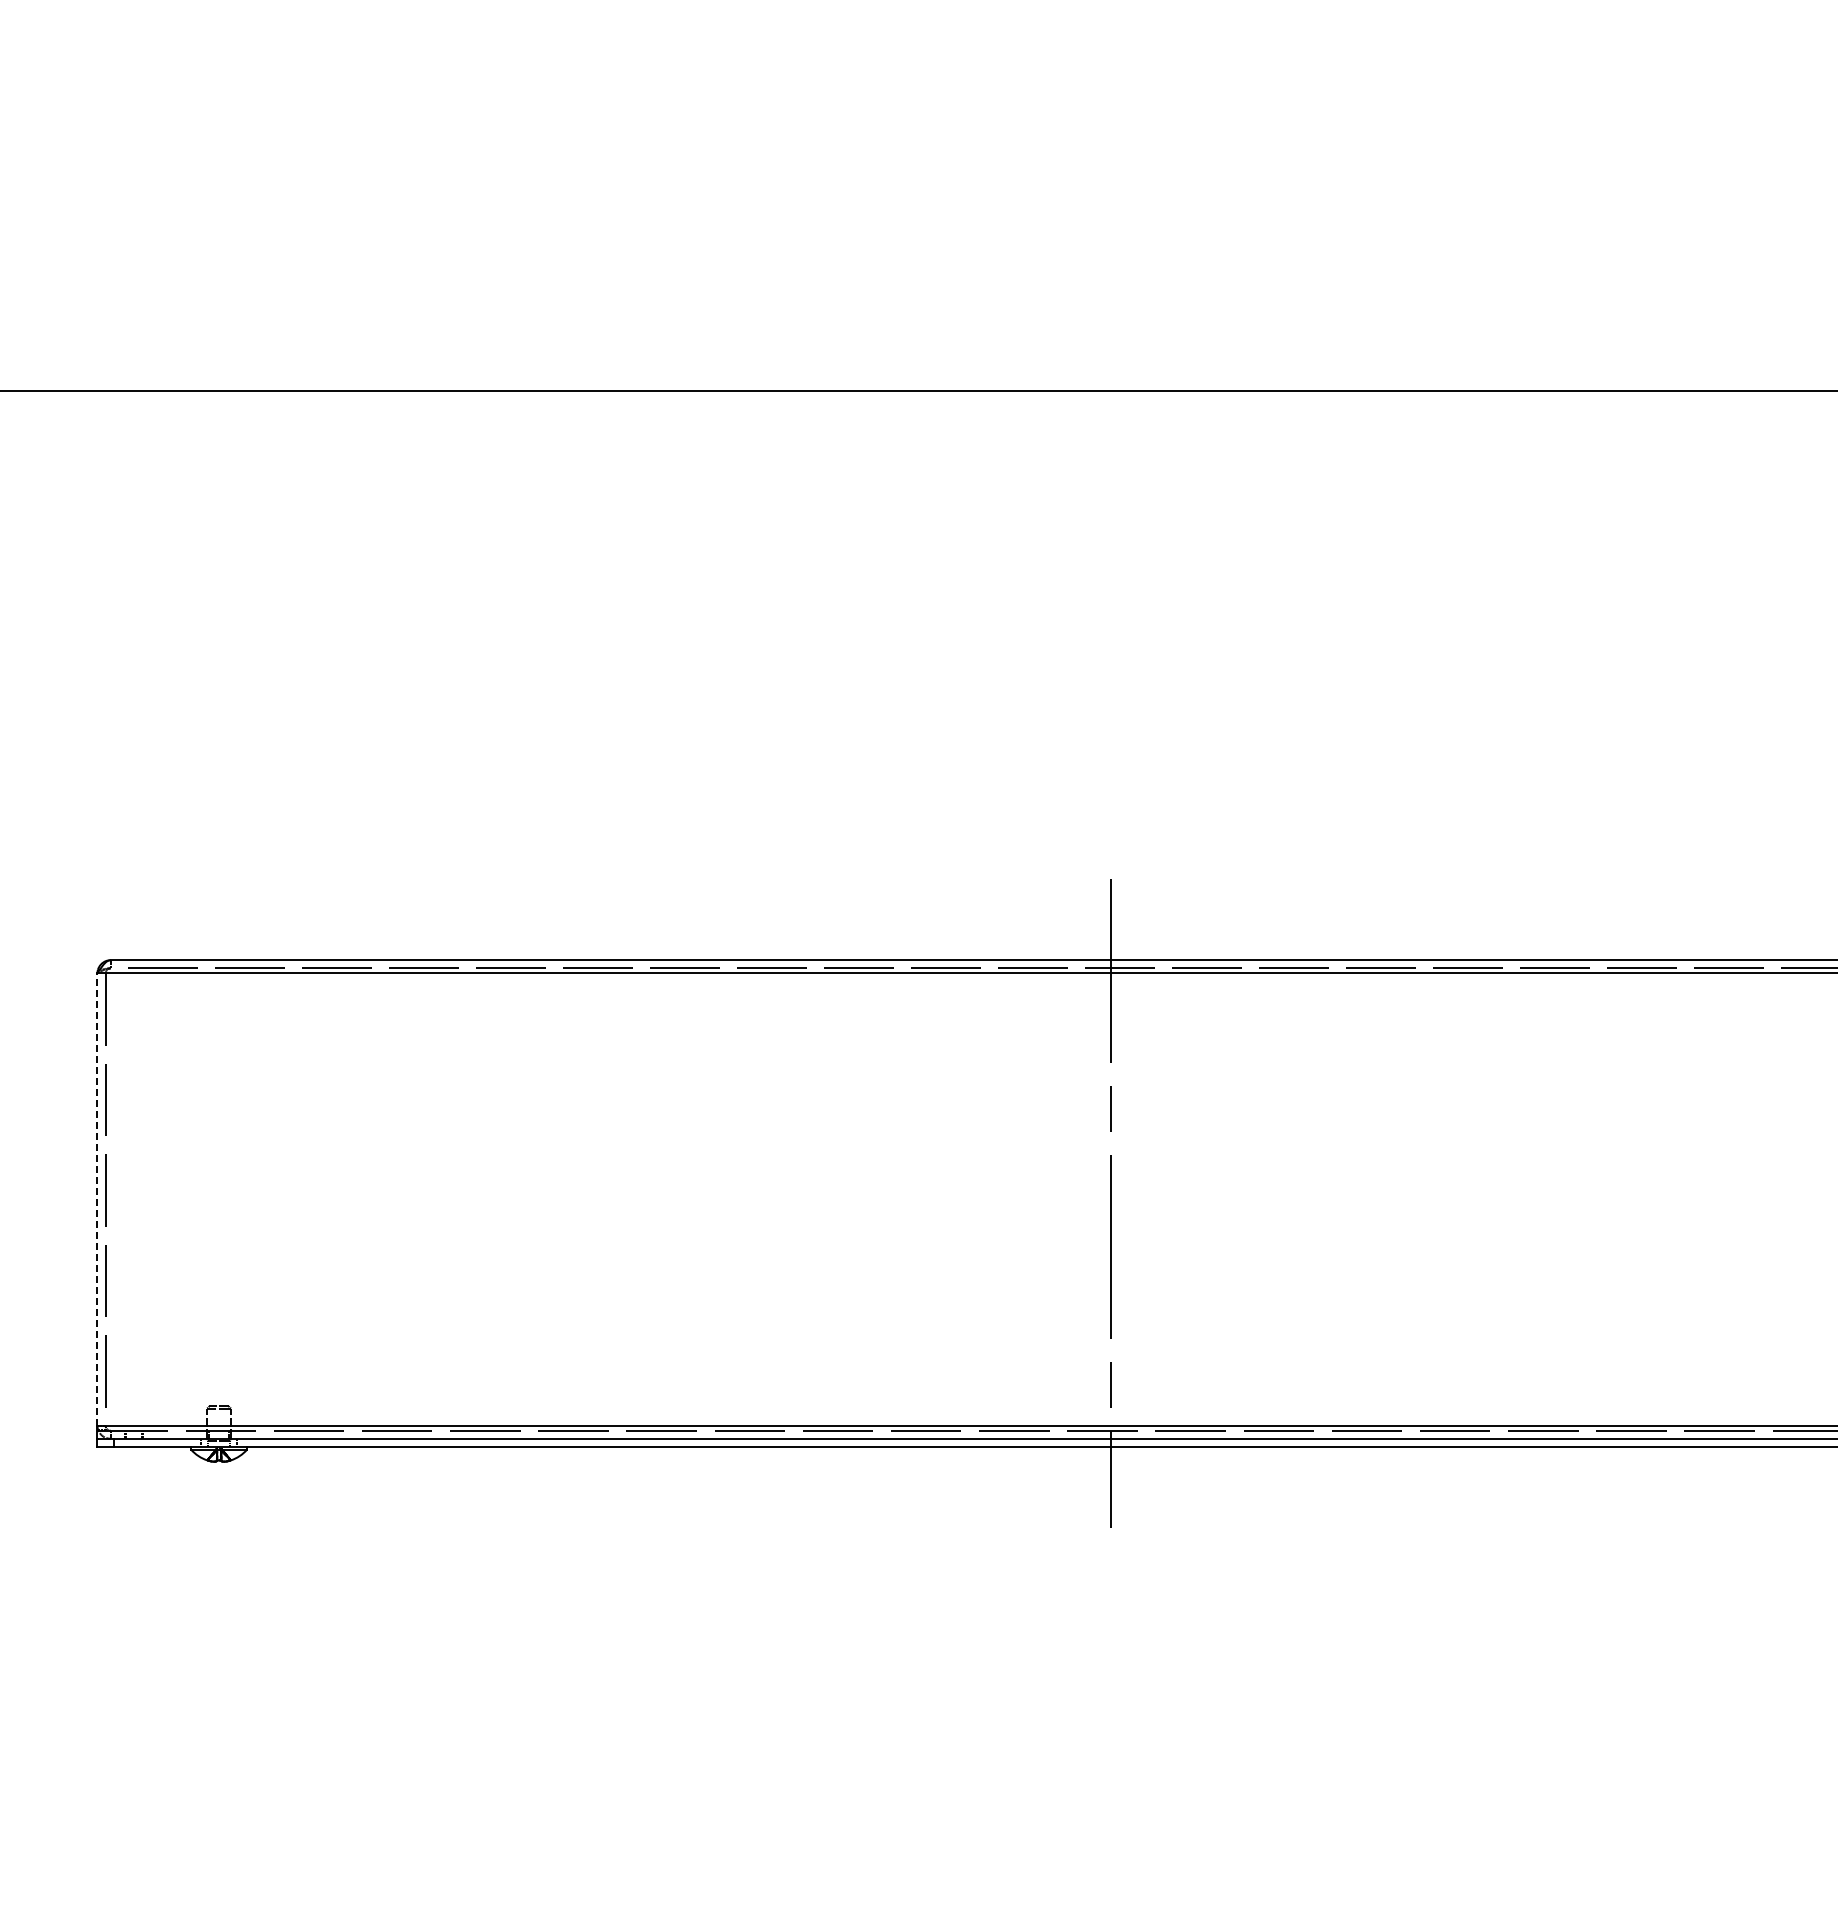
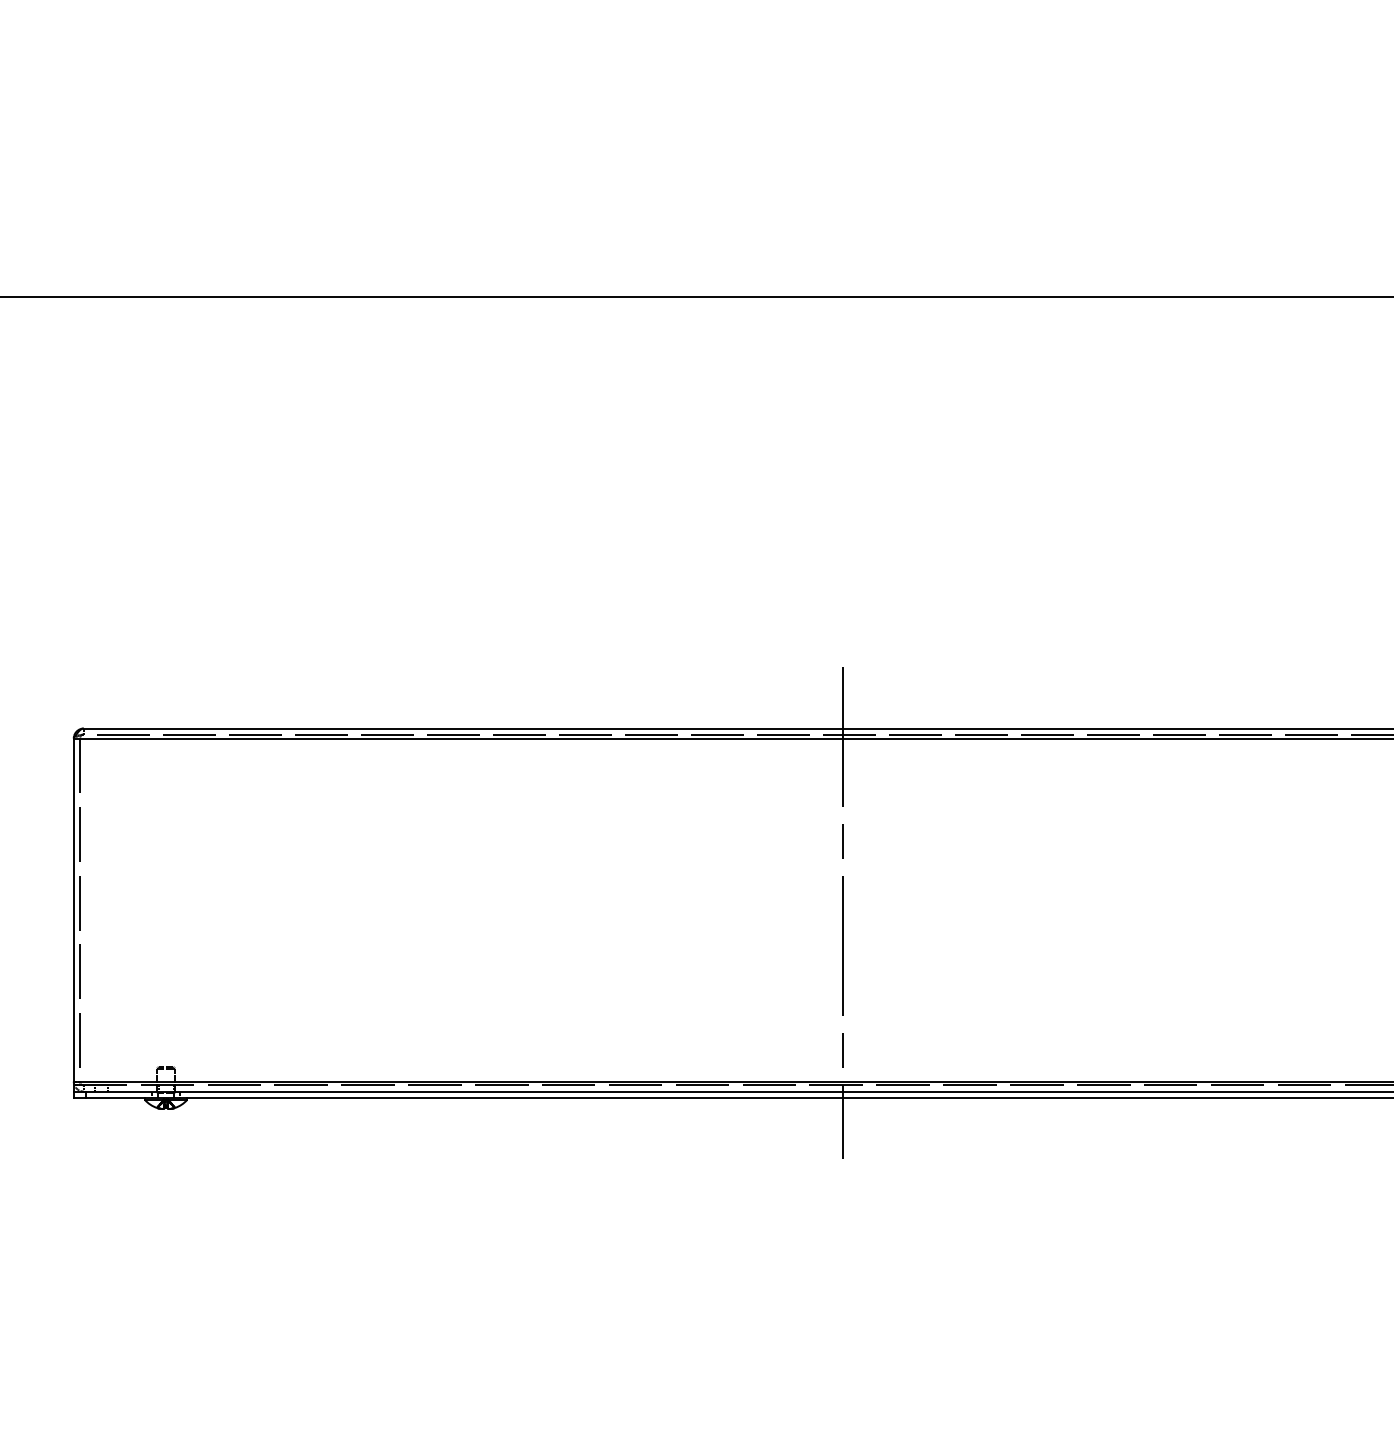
line: (97, 1199) -> (73, 910), dashed -> solid

